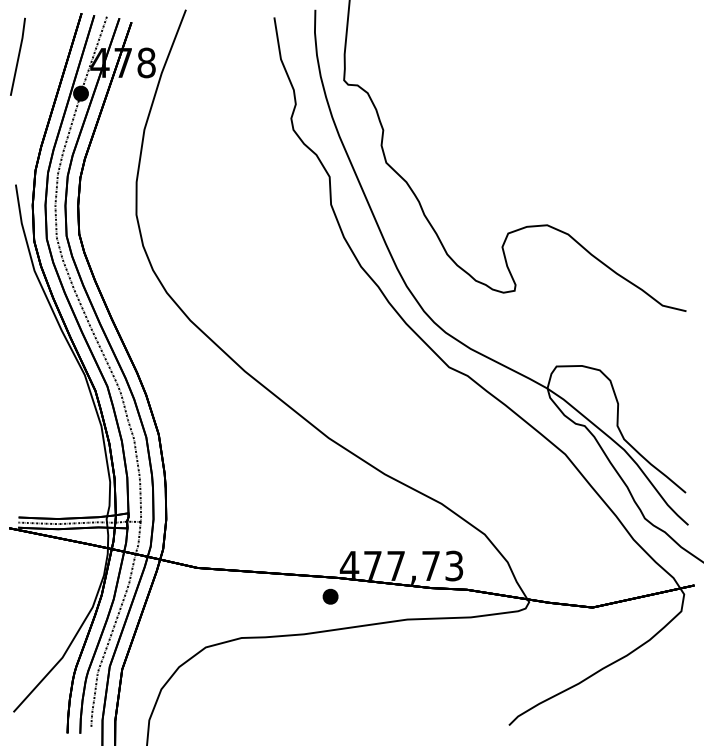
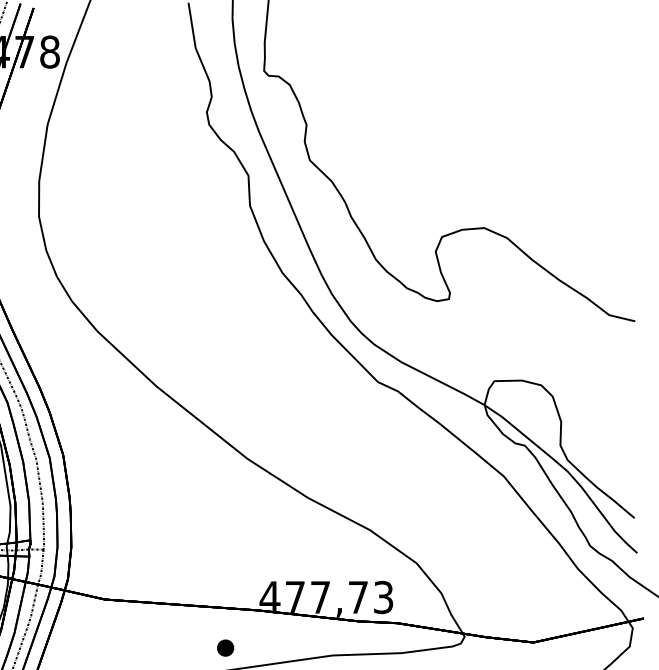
part: (330, 596) -> (225, 647), moved

